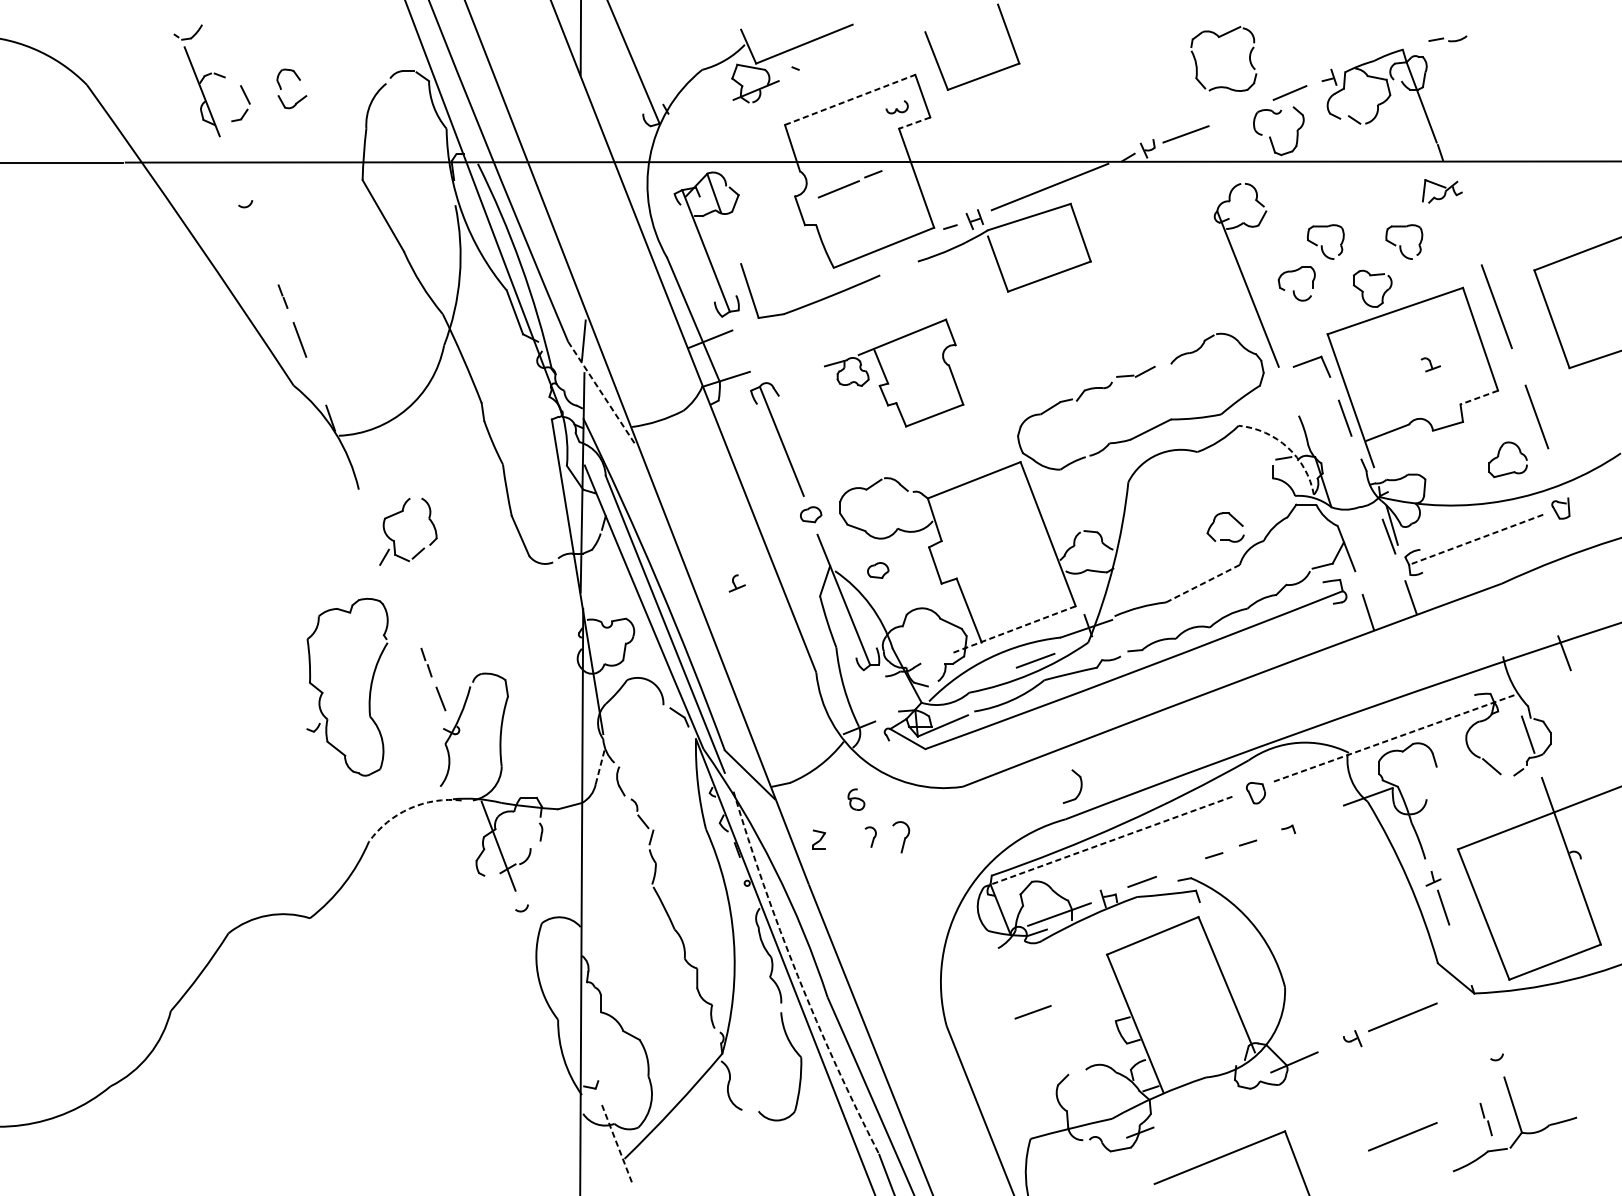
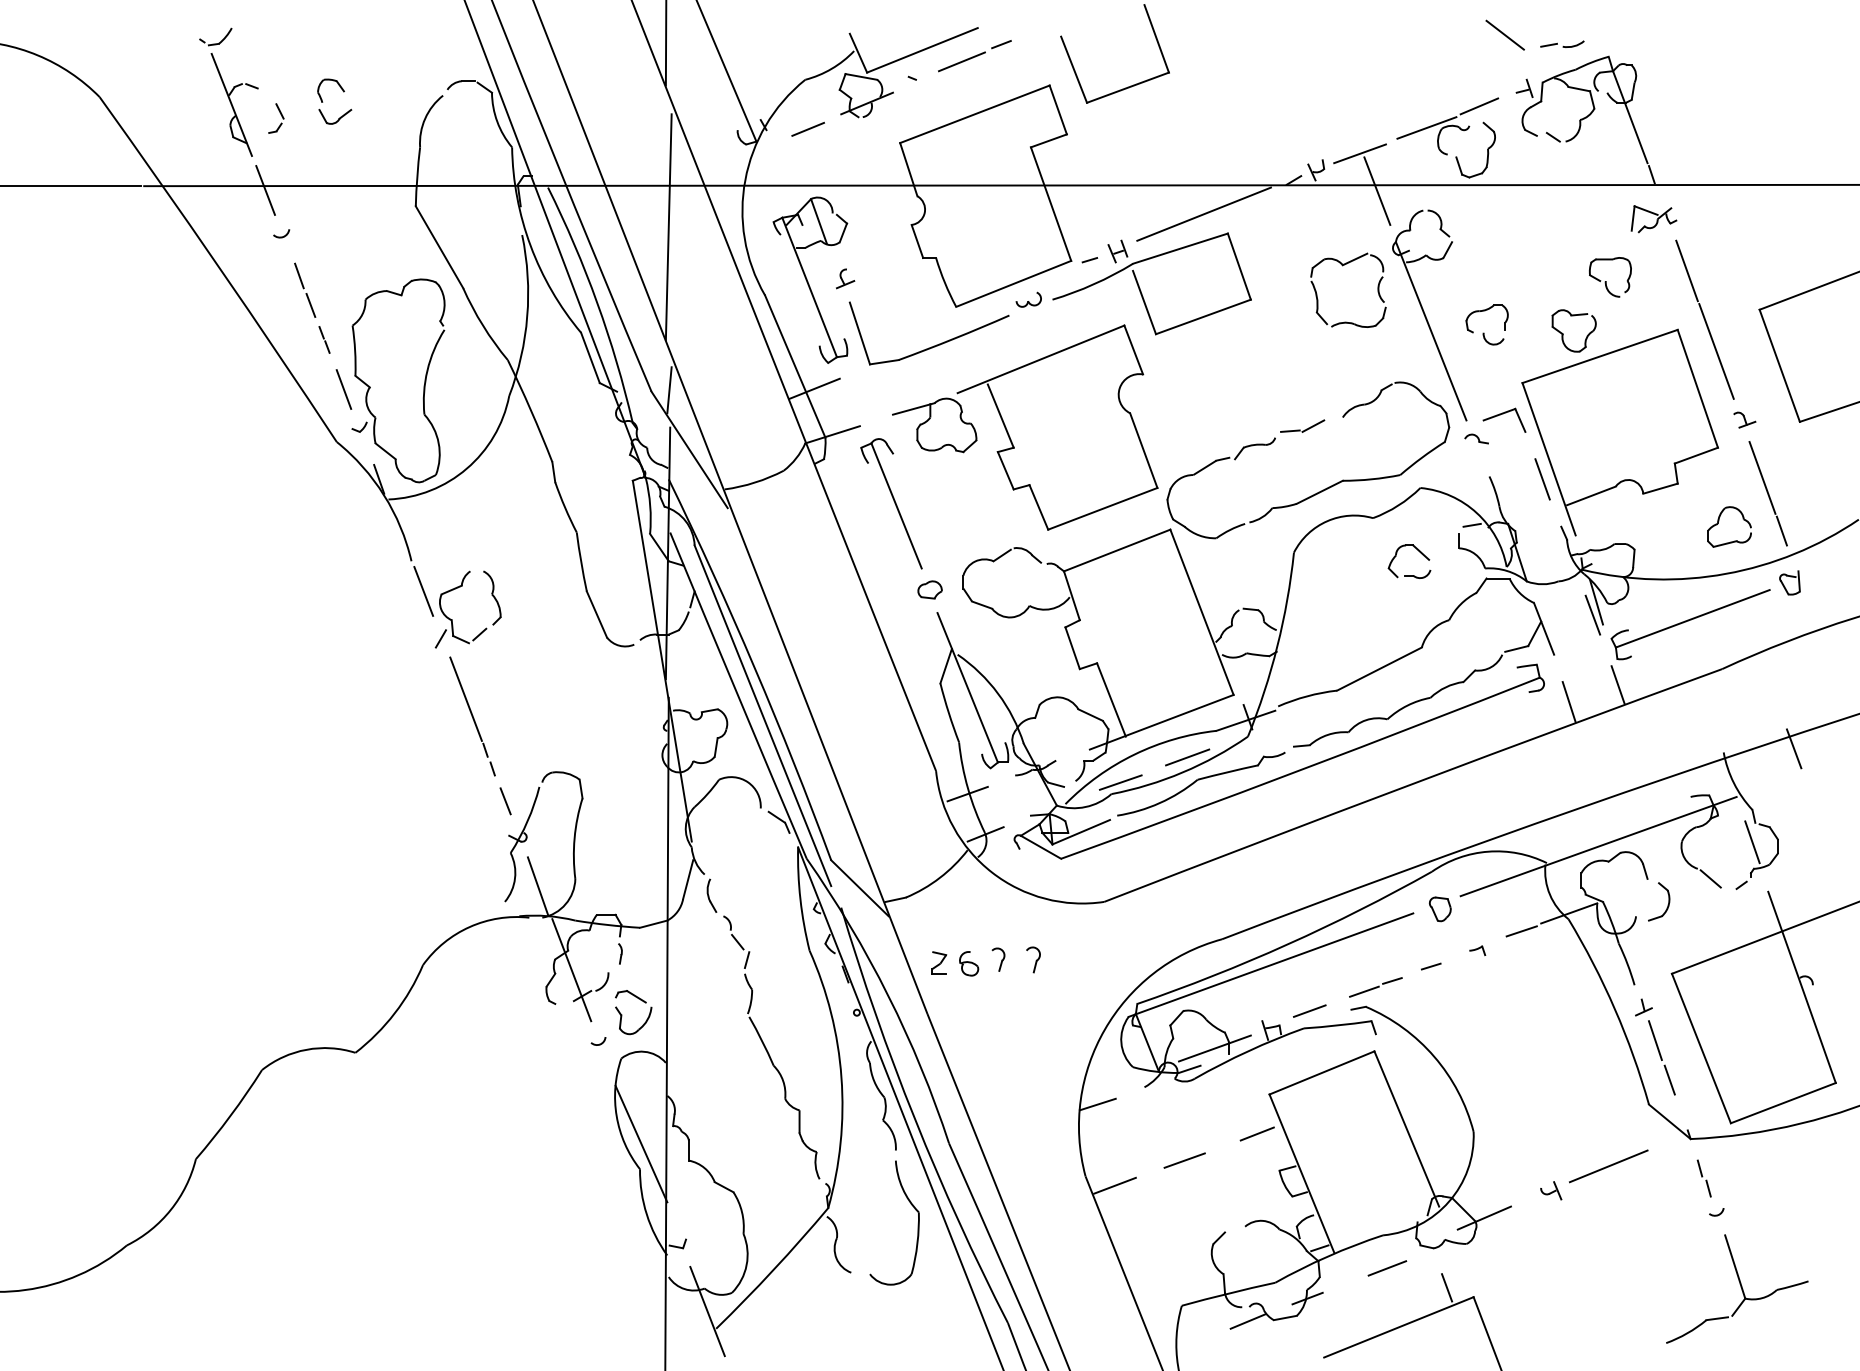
line: (1311, 30) -> (1504, 34), added
part: (1218, 38) -> (1342, 266), moved
part: (1447, 38) -> (1562, 43), moved
line: (850, 100) -> (975, 114), dashed -> solid
part: (241, 103) -> (276, 118), size x0.71
part: (896, 107) -> (1028, 299), moved
line: (1243, 111) -> (1426, 127), added
line: (705, 112) -> (808, 128), added
line: (914, 123) -> (1048, 141), dashed -> solid
line: (231, 166) -> (265, 190), added
line: (1201, 166) -> (1377, 190), added
part: (849, 184) -> (974, 56), moved
line: (582, 197) -> (668, 226), added
line: (1470, 236) -> (1686, 270), added
line: (261, 240) -> (299, 275), added
part: (1325, 242) -> (1520, 277), removed
line: (270, 265) -> (310, 304), added
part: (1430, 364) -> (1744, 419), moved
part: (894, 373) -> (1025, 427), size x1.67
part: (1287, 382) -> (1476, 438), added
line: (601, 392) -> (689, 449), dashed -> solid
line: (1479, 397) -> (1696, 455), dashed -> solid
arc: (1287, 448) -> (1476, 513), dashed -> solid
line: (1553, 462) -> (1781, 530), added
line: (369, 516) -> (423, 591), added
part: (1233, 518) -> (1418, 551), moved
line: (1475, 539) -> (1692, 618), dashed -> solid
part: (877, 570) -> (1006, 653), removed
part: (737, 583) -> (845, 278), moved
line: (1202, 584) -> (1379, 669), dashed -> solid
line: (405, 609) -> (465, 698), added
line: (1012, 630) -> (1161, 722), dashed -> solid
line: (977, 682) -> (1120, 782), added
part: (369, 691) -> (423, 385), moved
line: (843, 692) -> (967, 793), added
line: (1393, 738) -> (1598, 846), dashed -> solid
line: (600, 767) -> (688, 879), dashed -> solid
line: (468, 772) -> (537, 885), added
part: (1080, 788) -> (1667, 904), moved
part: (856, 799) -> (969, 963), moved
arc: (409, 809) -> (469, 927), dashed -> solid
line: (1326, 812) -> (1521, 931), added
part: (901, 836) -> (1033, 959), size x0.71
line: (1107, 842) -> (1270, 965), dashed -> solid
line: (1189, 864) -> (1364, 991), added
part: (542, 884) -> (622, 1014), added
line: (1455, 941) -> (1669, 1079), added
line: (957, 963) -> (1097, 1104), added
arc: (798, 976) -> (915, 1119), dashed -> solid
line: (1095, 988) -> (1256, 1133), added
line: (559, 997) -> (641, 1143), added
line: (971, 1034) -> (1114, 1185), added
line: (1209, 1106) -> (1387, 1268), added
part: (1485, 1119) -> (1703, 1178), moved
line: (1262, 1122) -> (1447, 1287), added
line: (1402, 1136) -> (1608, 1303), removed
line: (616, 1143) -> (707, 1311), dashed -> solid
line: (1087, 1152) -> (1247, 1321), added

